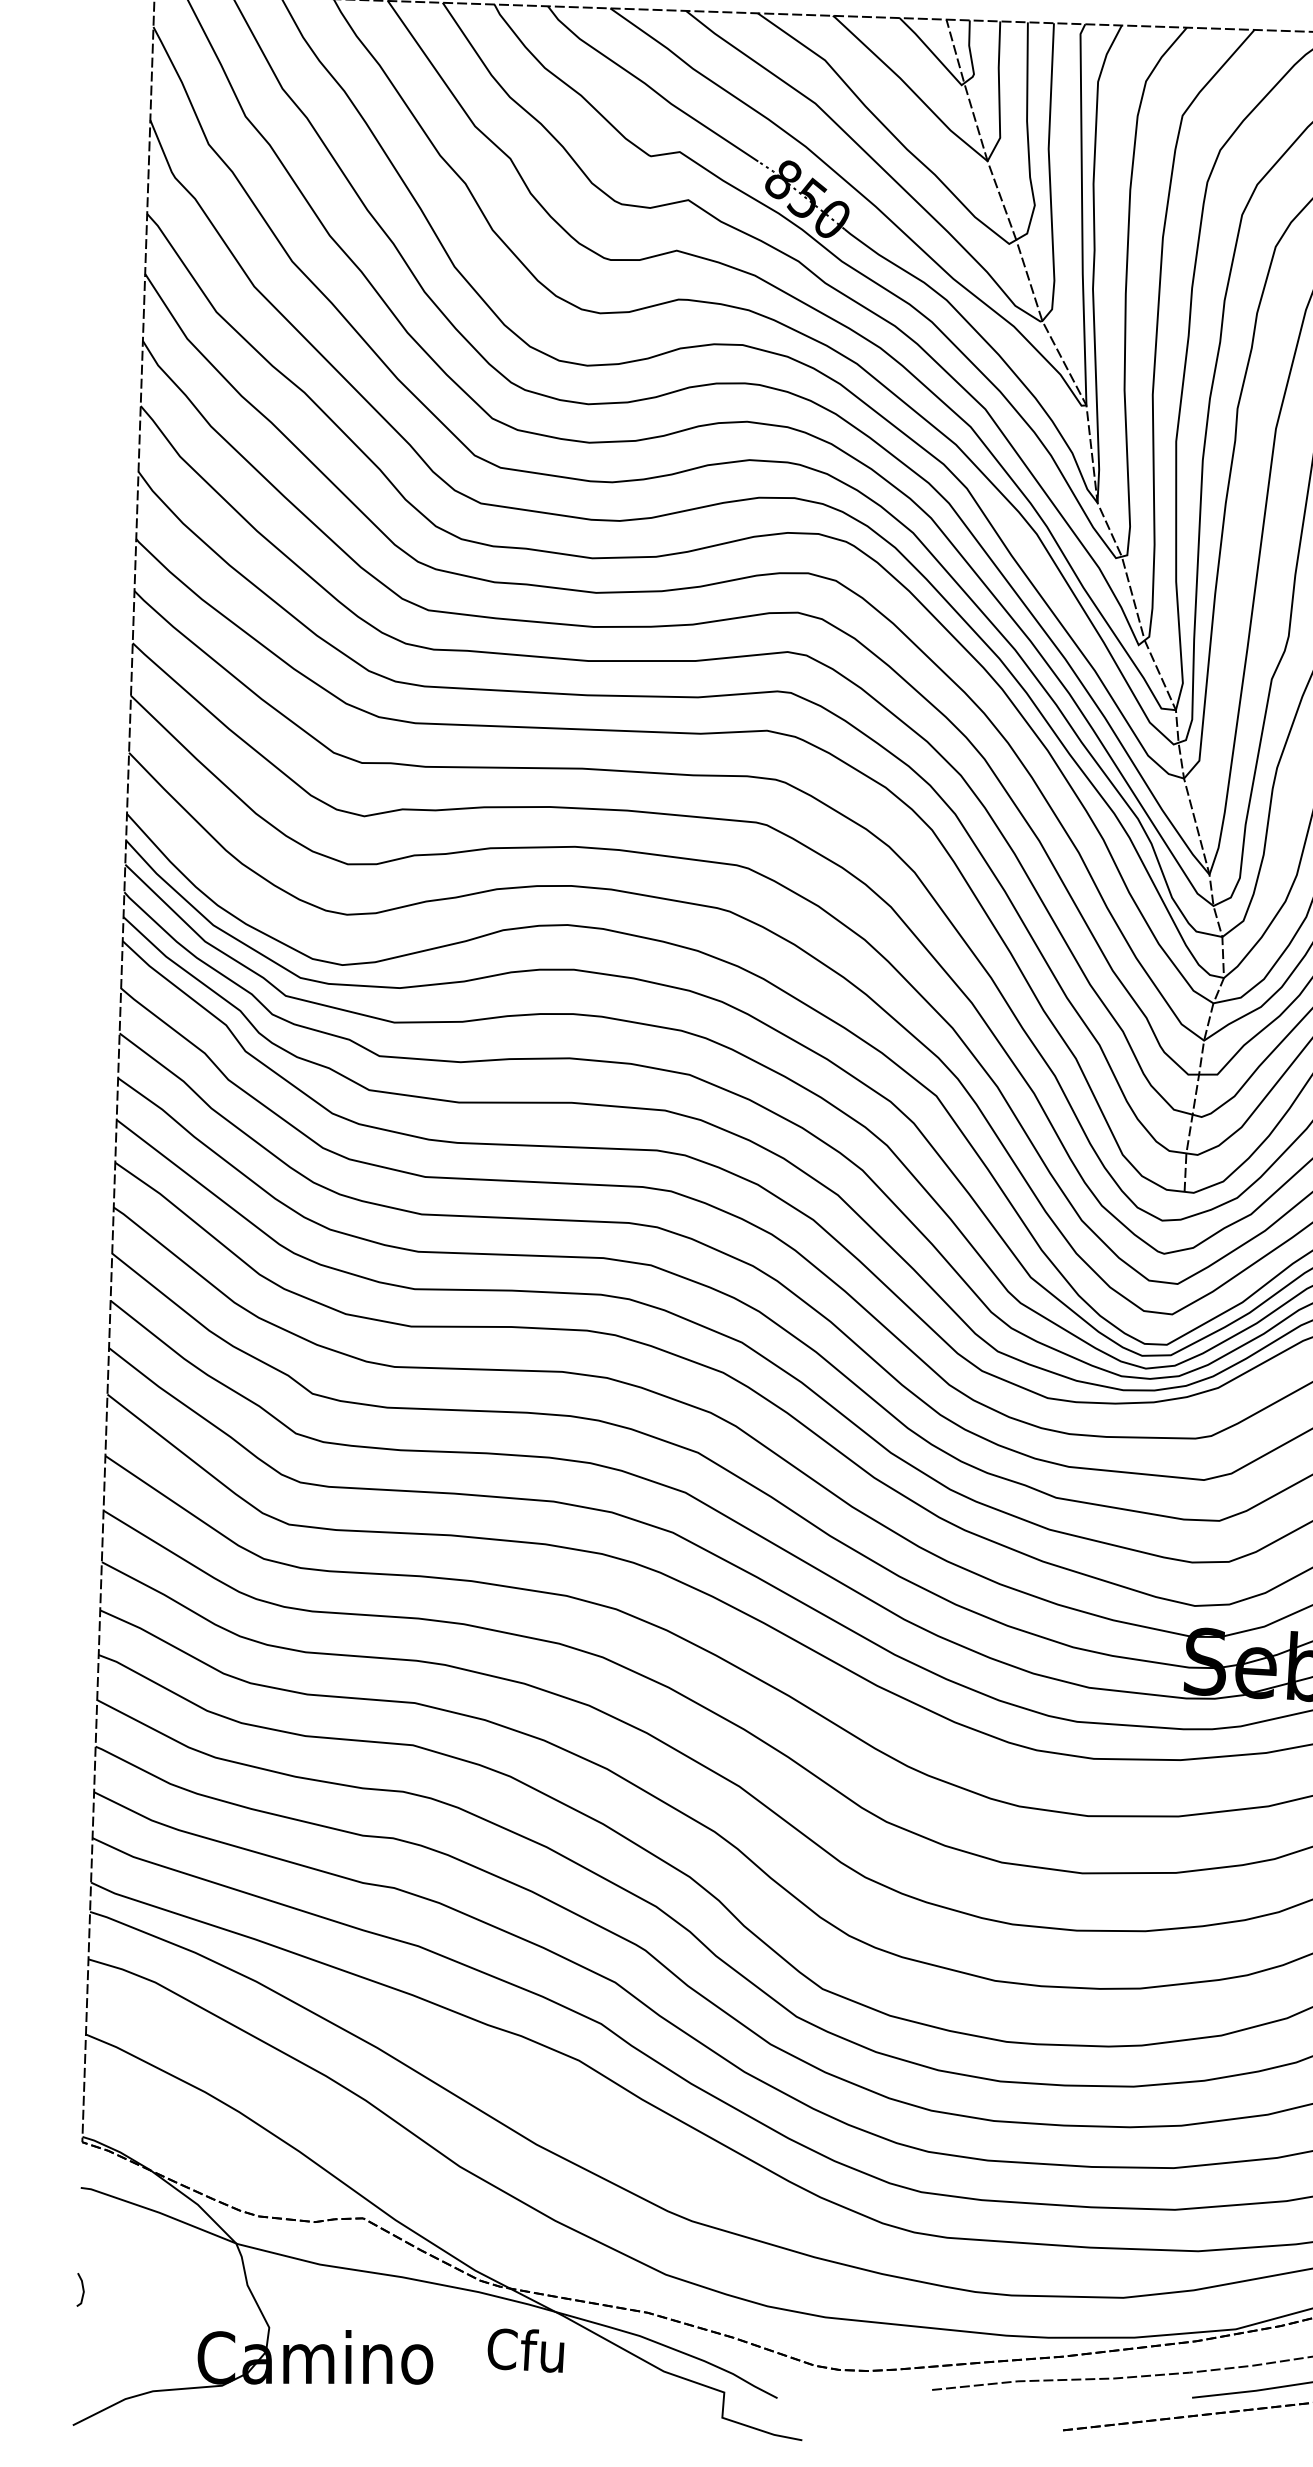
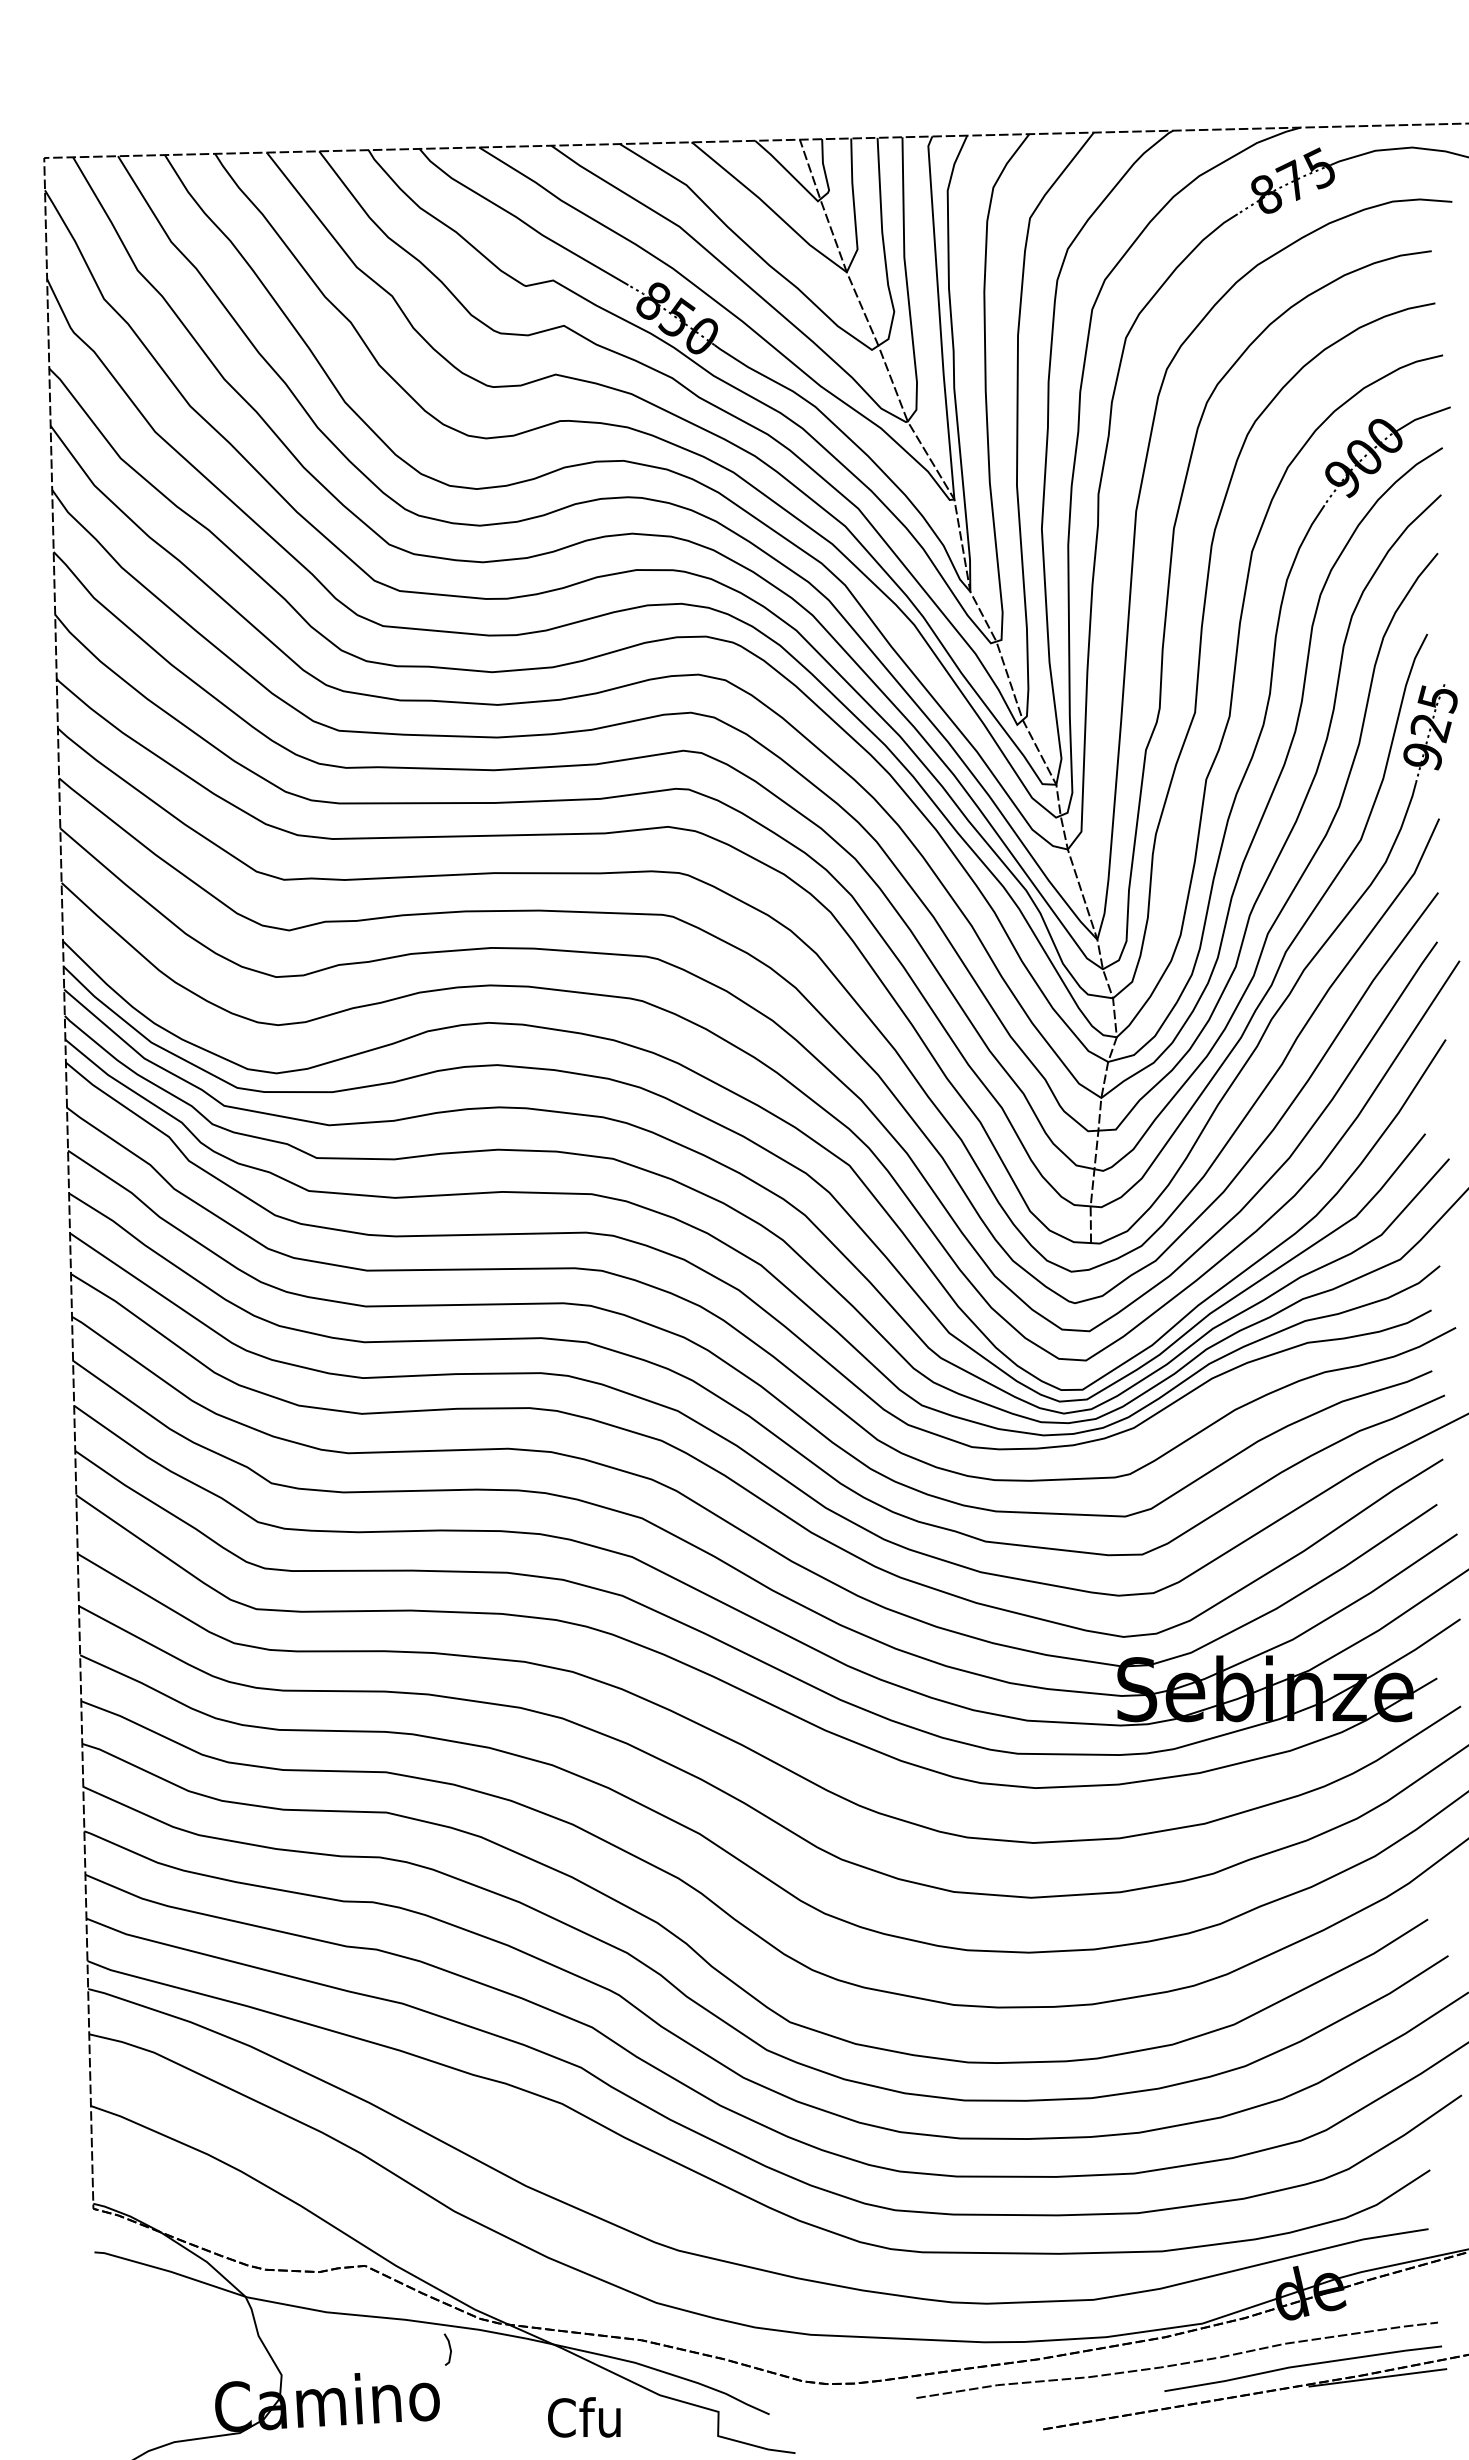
line: (82, 2289) -> (449, 2349), moved
text: (526, 2350) -> (584, 2417), moved

